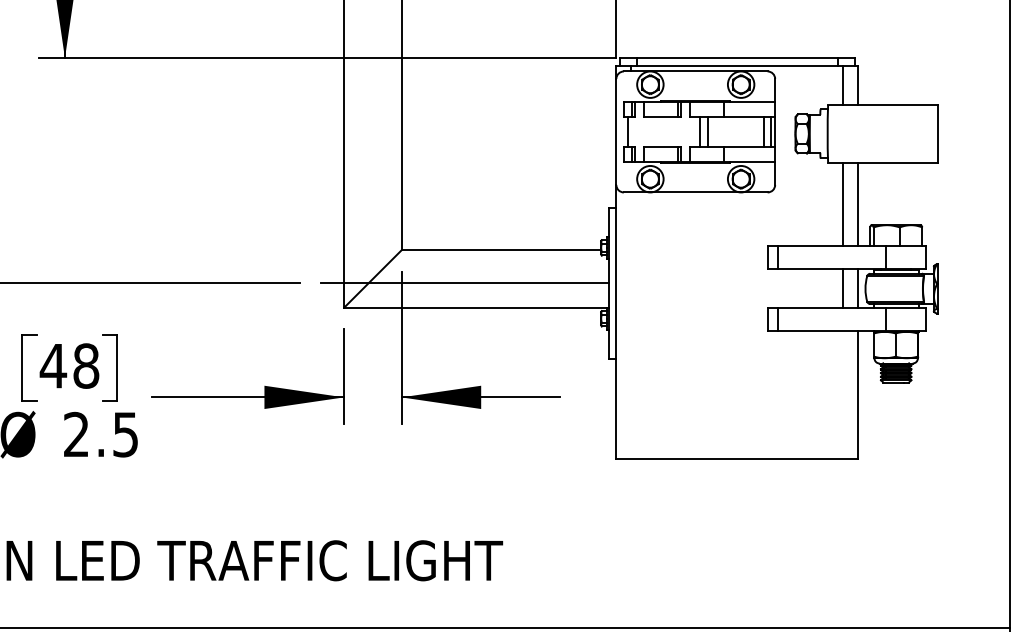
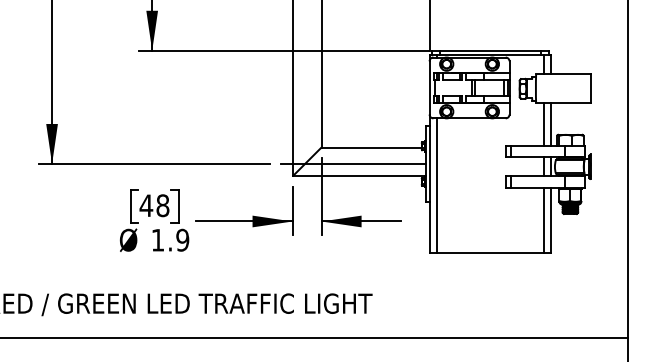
line: (632, 325) -> (437, 185), added
line: (842, 393) -> (543, 219), added
text: (101, 433) -> (170, 239), 2.5 -> 1.9

